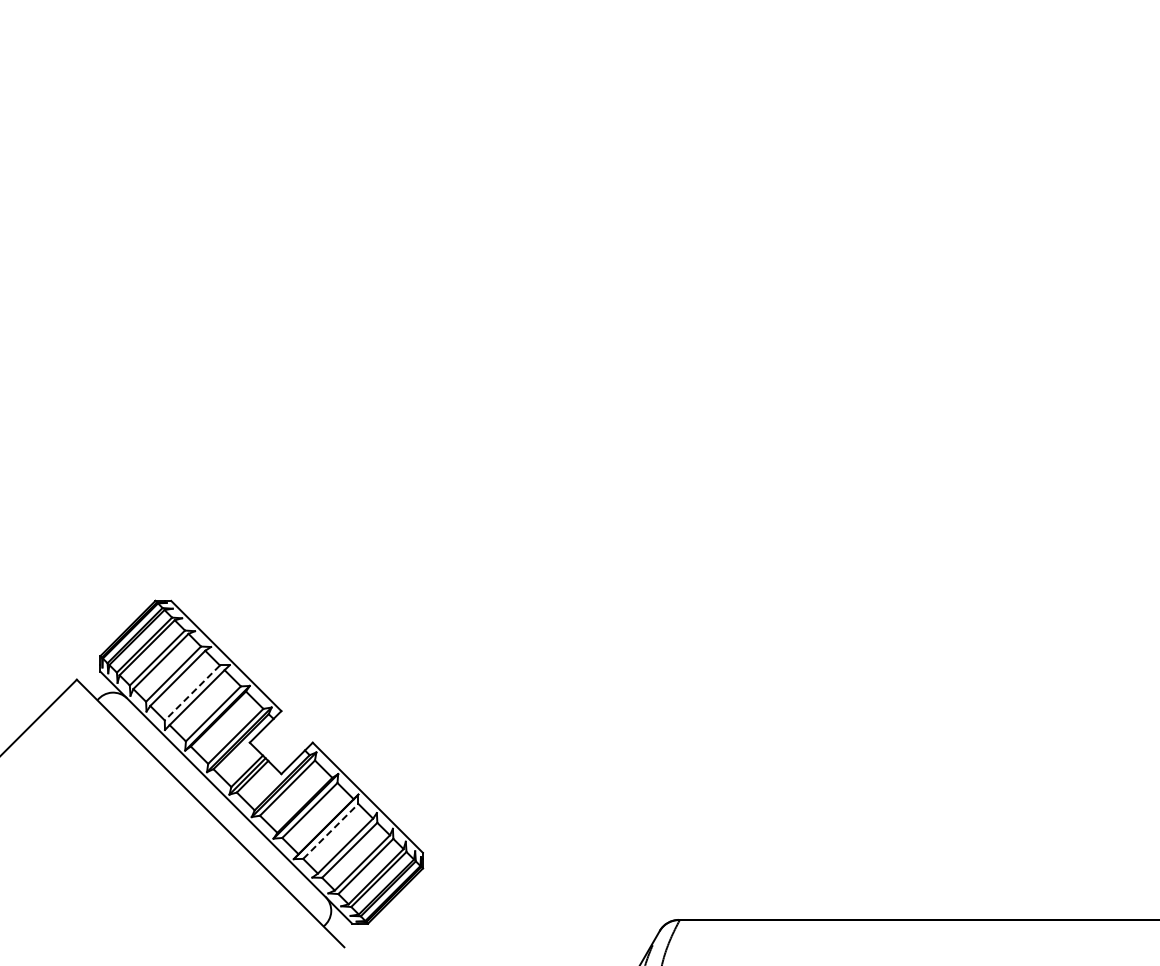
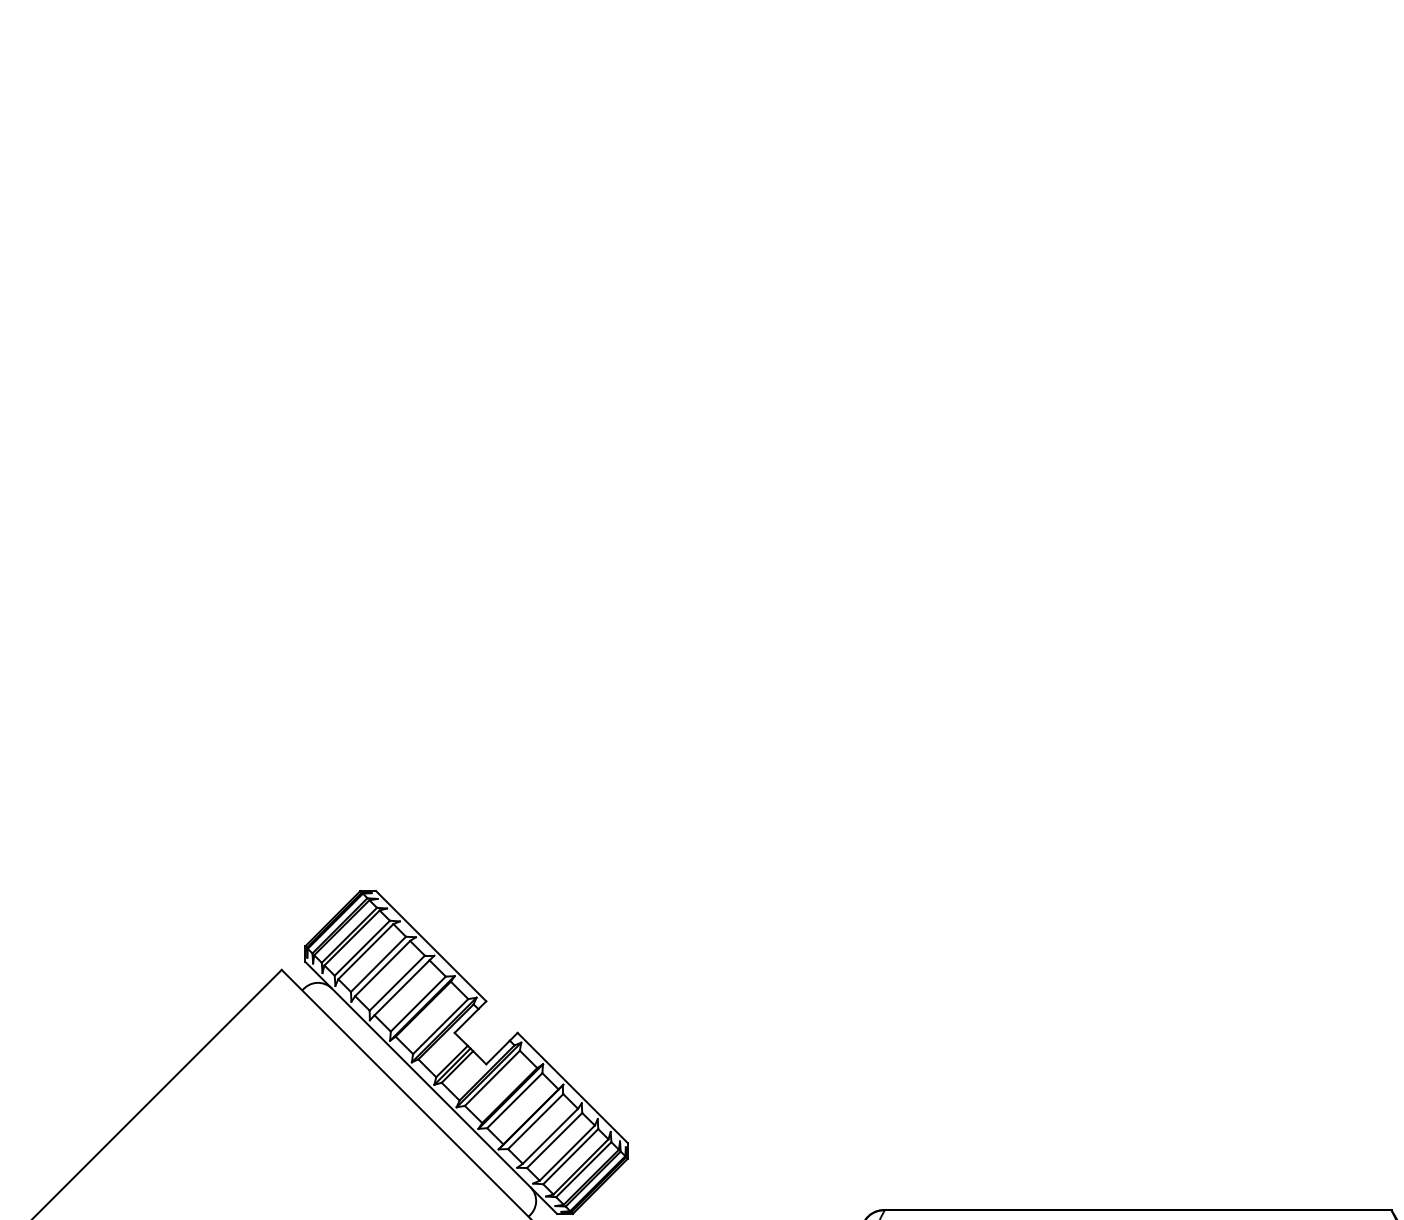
line: (192, 693) -> (397, 983), dashed -> solid
line: (330, 831) -> (535, 1121), dashed -> solid

